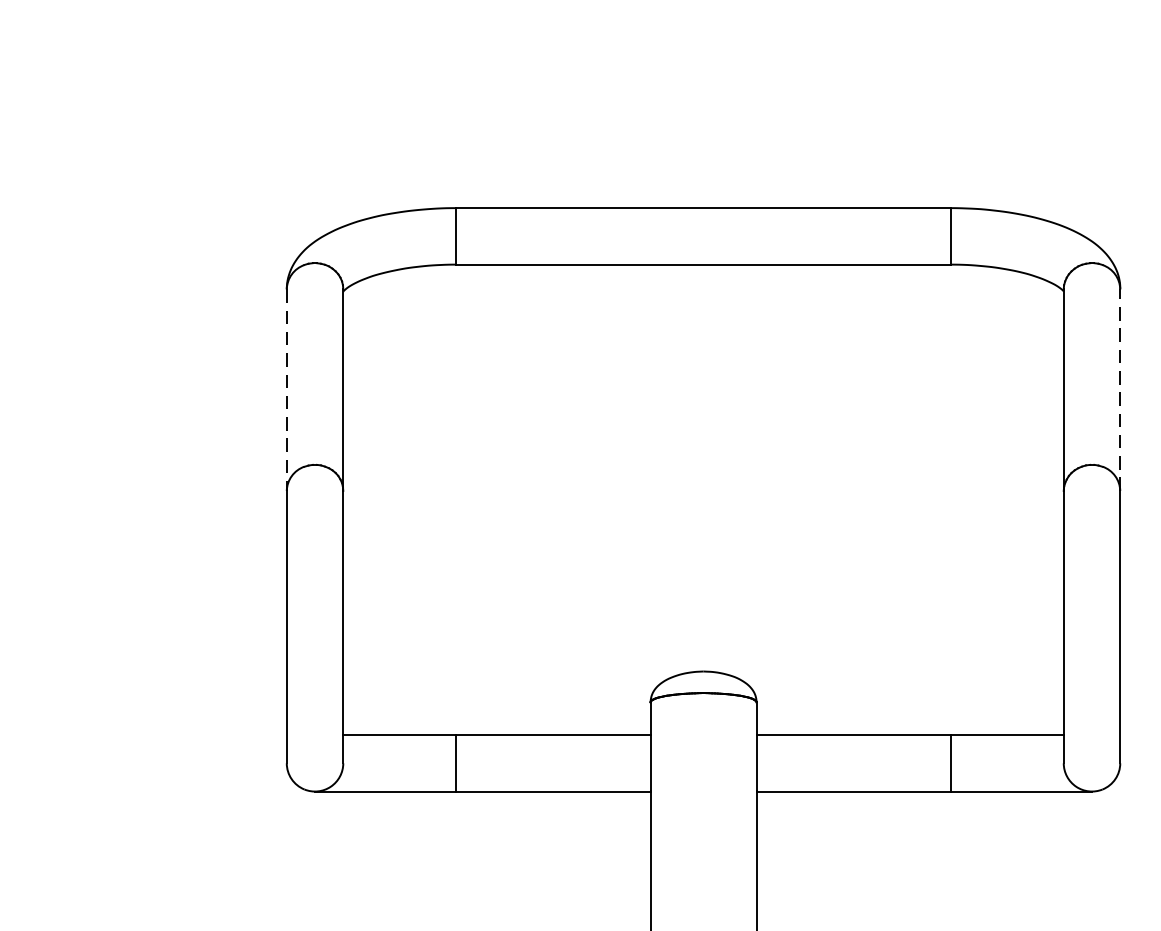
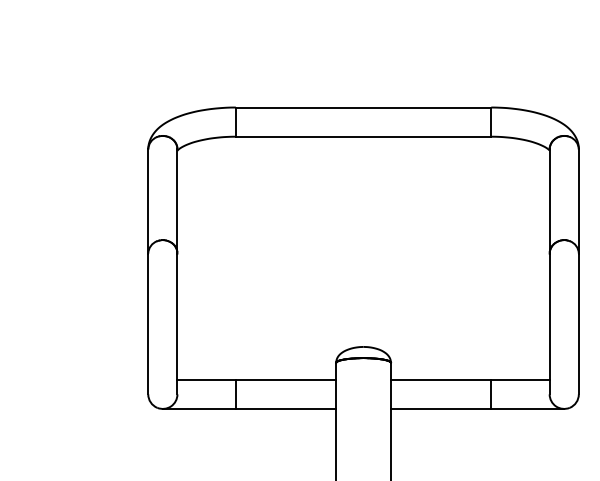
line: (1119, 390) -> (578, 201), dashed -> solid
line: (287, 391) -> (148, 202), dashed -> solid

